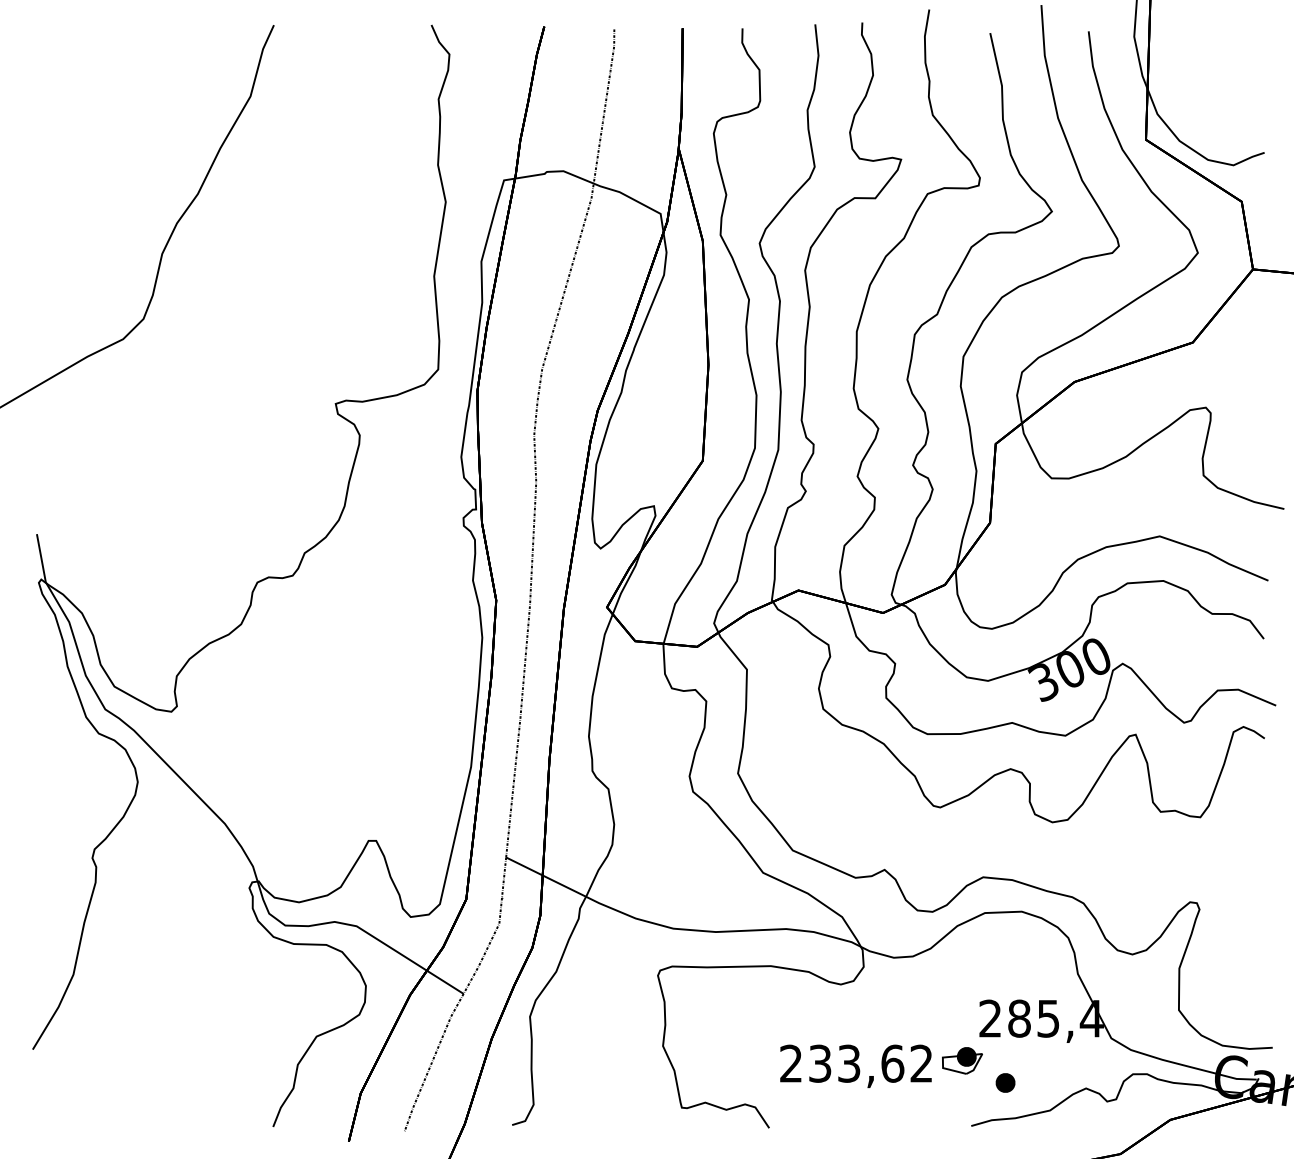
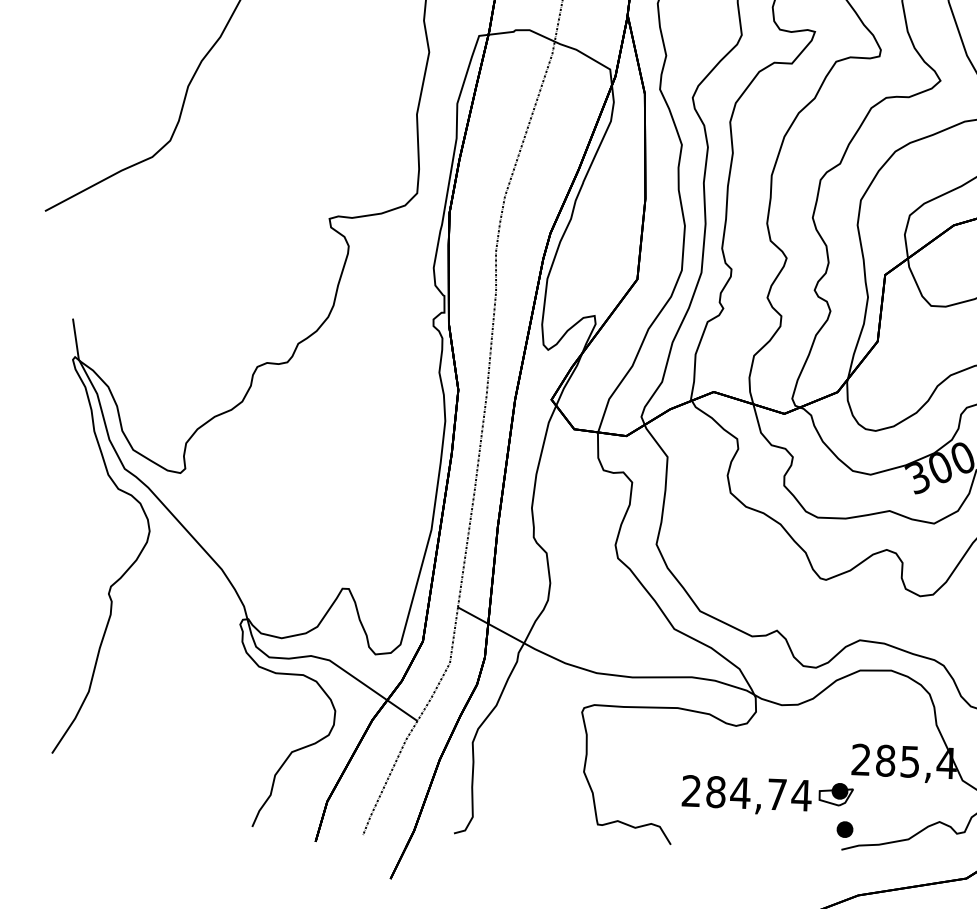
text: (871, 1063) -> (759, 793), 233,62 -> 284,74
part: (1005, 1082) -> (844, 829), moved

